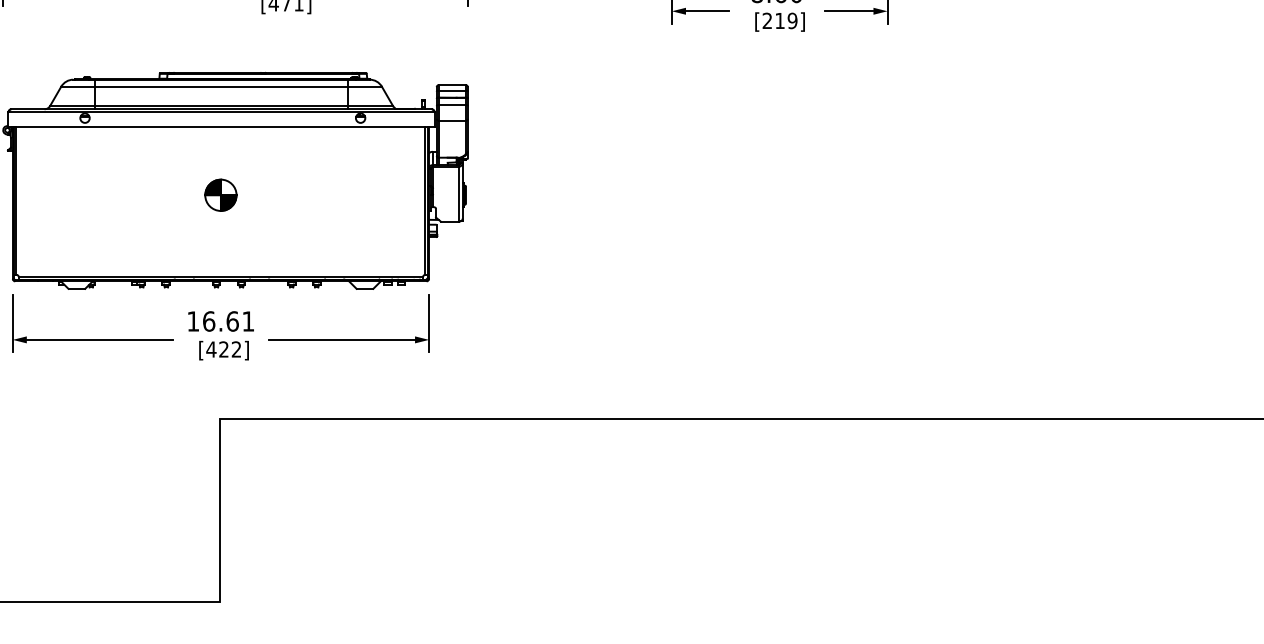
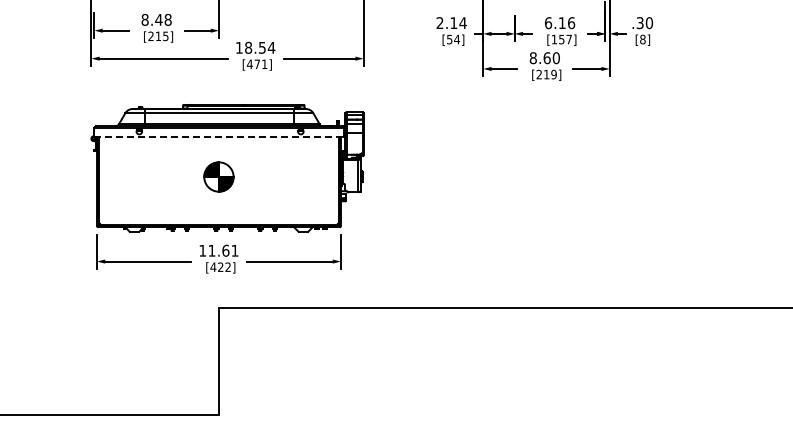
line: (221, 126) -> (219, 136), solid -> dashed
part: (220, 194) -> (218, 176), size x1.6
text: (208, 320) -> (211, 250), 16.61 -> 11.61

